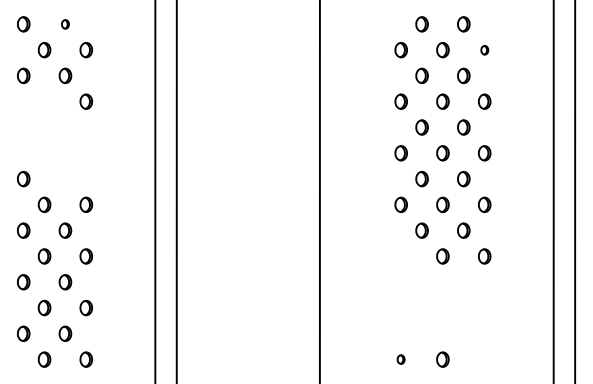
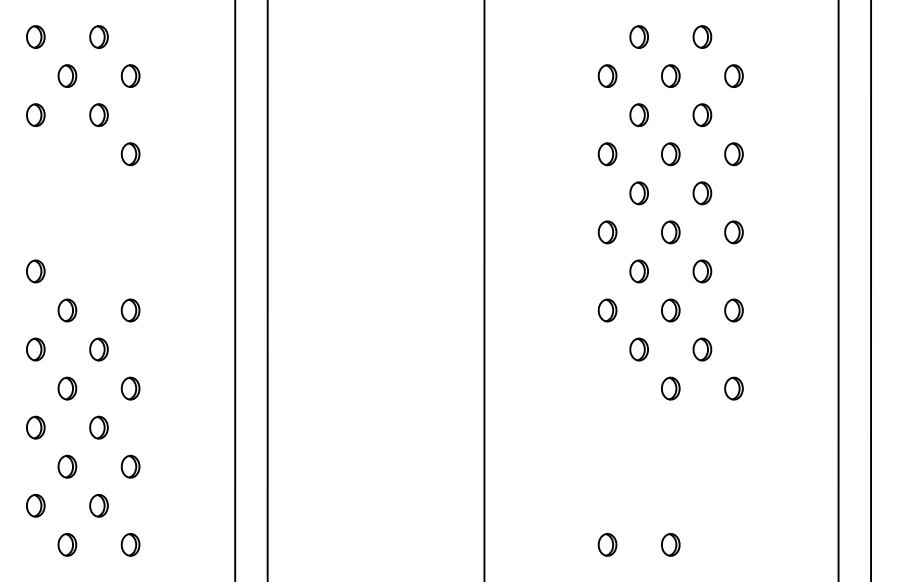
part: (65, 24) -> (99, 37), size x1.67
part: (484, 50) -> (733, 76), size x1.67
part: (400, 359) -> (606, 544), size x1.67

